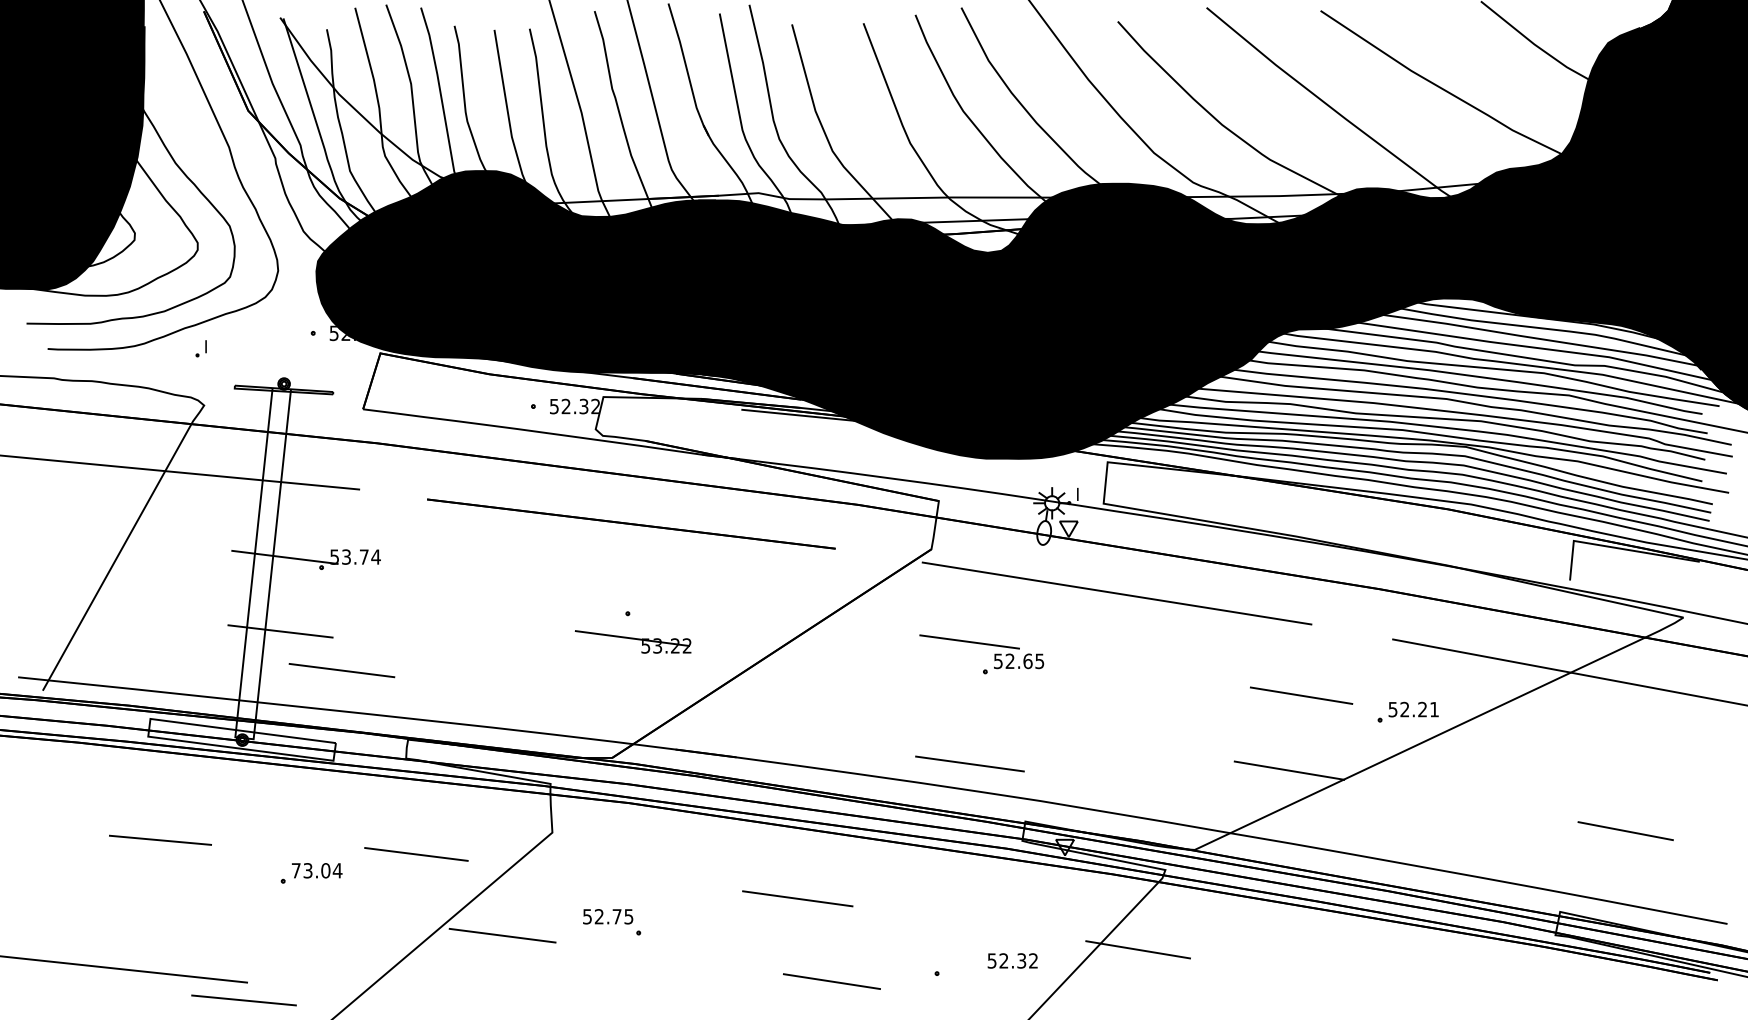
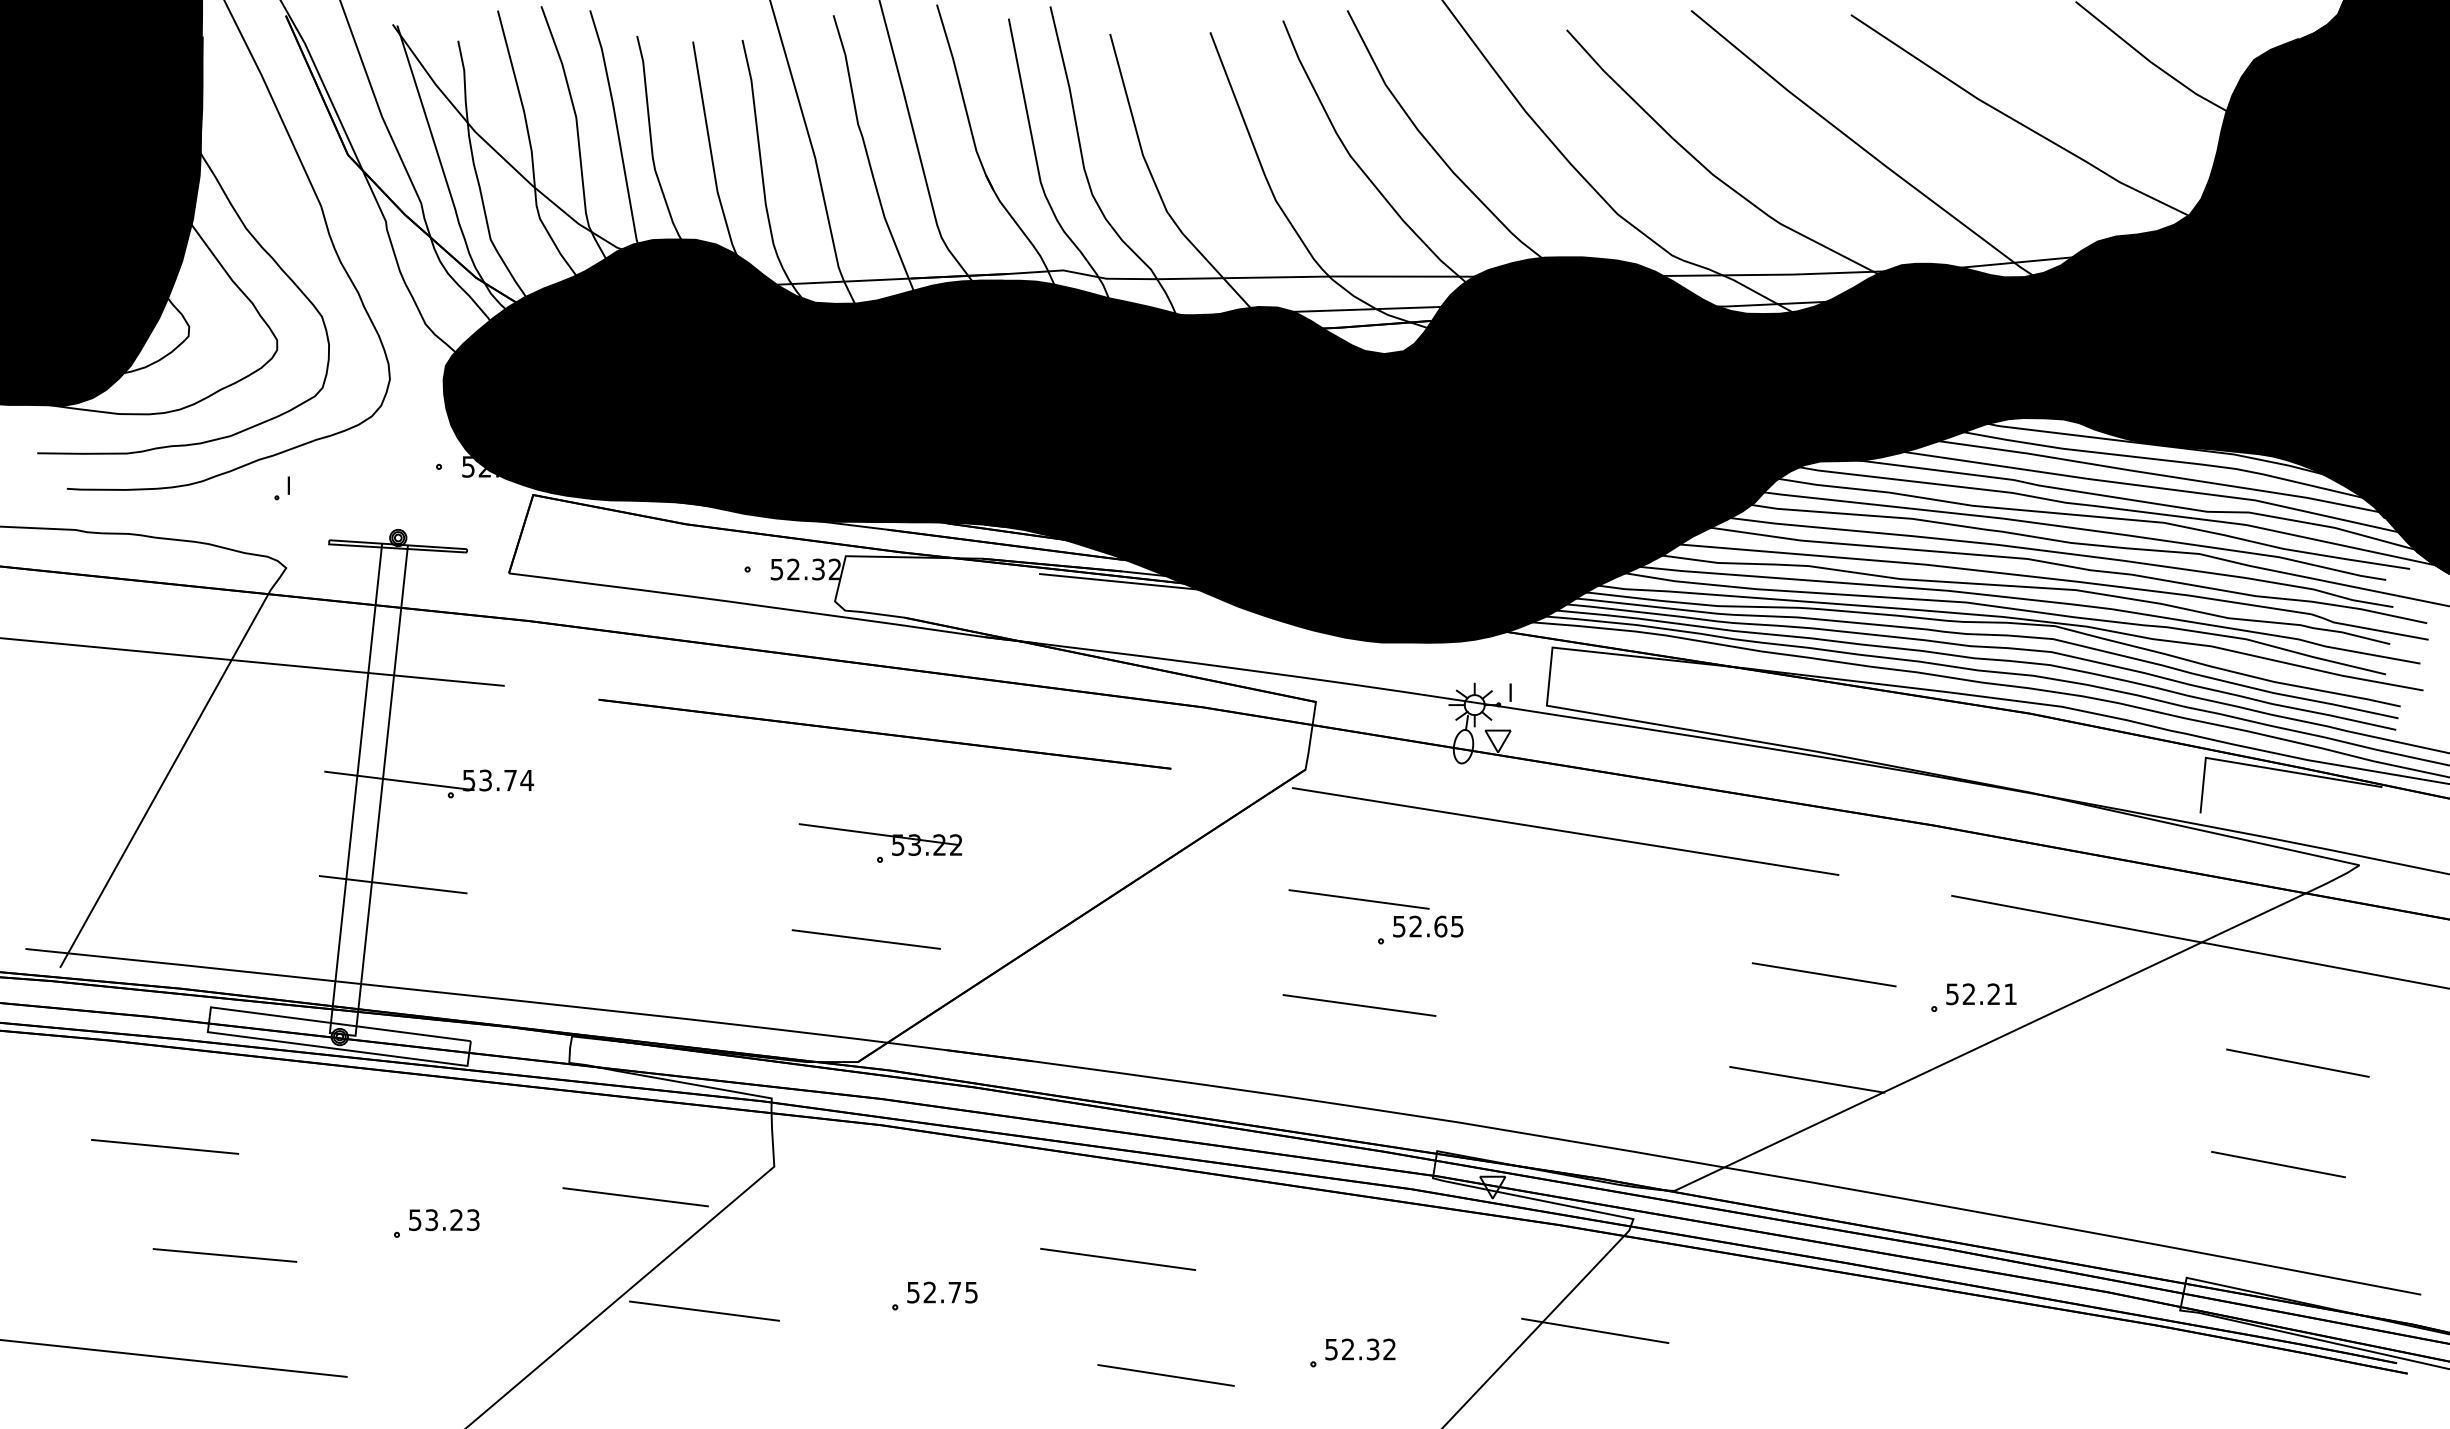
part: (632, 641) -> (879, 839), moved
line: (341, 670) -> (865, 939), moved
line: (1639, 758) -> (2297, 1062), added
line: (969, 764) -> (1359, 1005), moved
line: (160, 840) -> (224, 1255), moved
line: (416, 854) -> (635, 1197), moved
text: (317, 871) -> (444, 1220), 73.04 -> 53.23
text: (608, 916) -> (942, 1292), moved
text: (1012, 960) -> (1360, 1349), moved
line: (244, 1000) -> (165, 1146), moved

